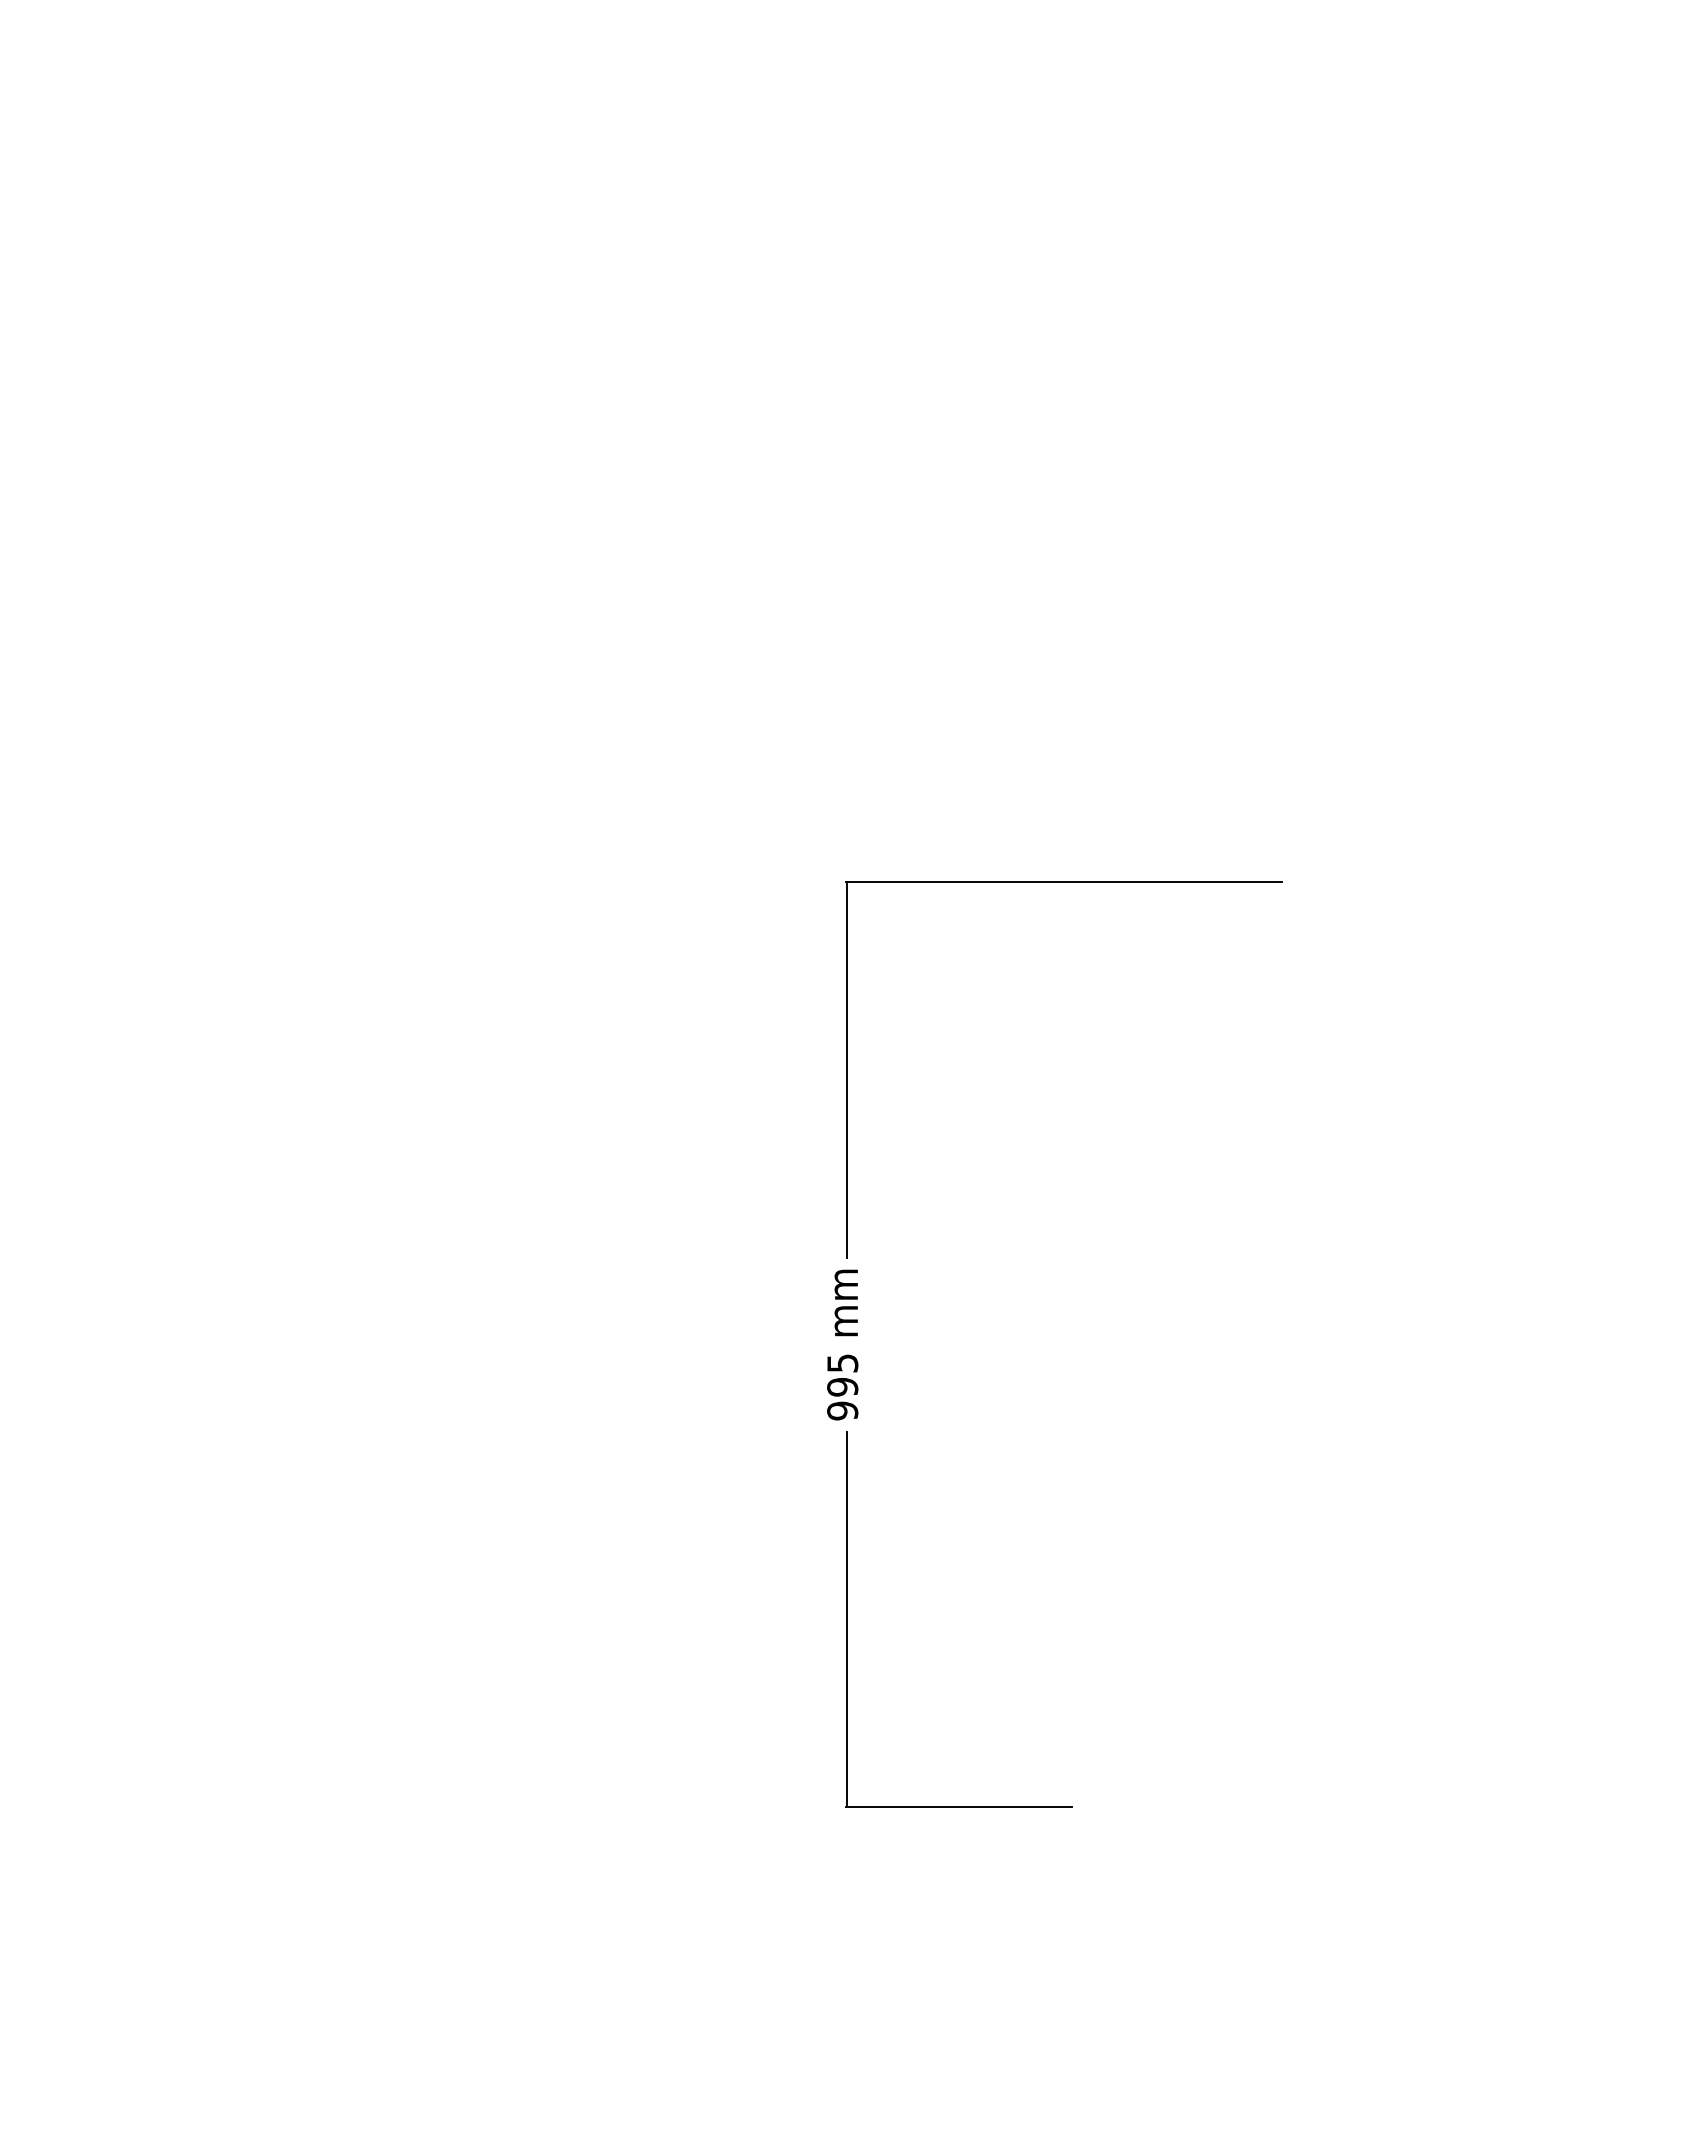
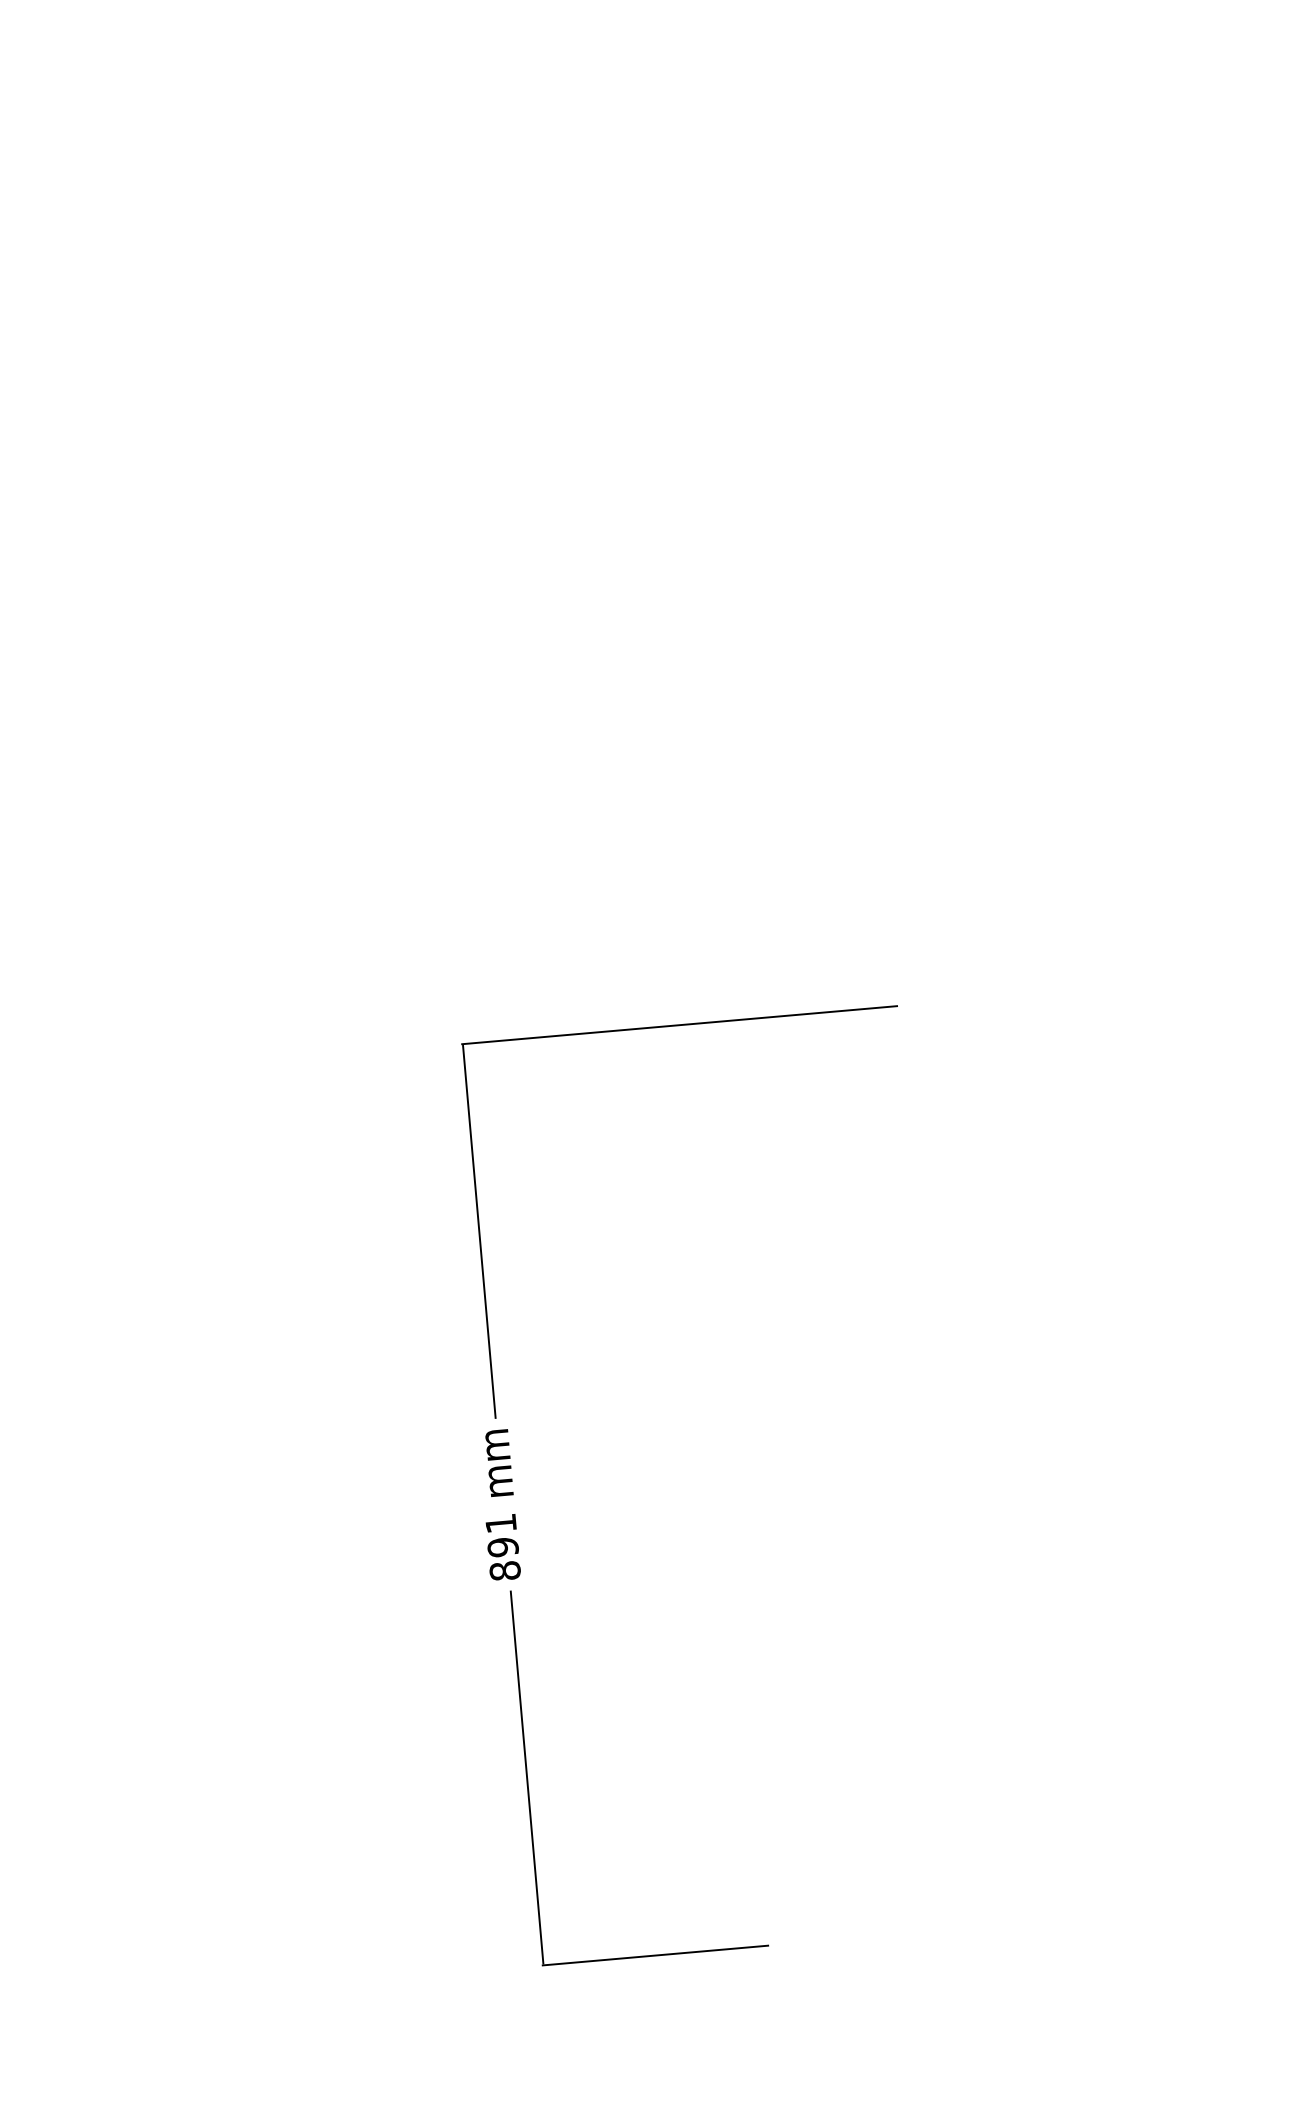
text: (842, 1387) -> (502, 1547), 995 -> 891

